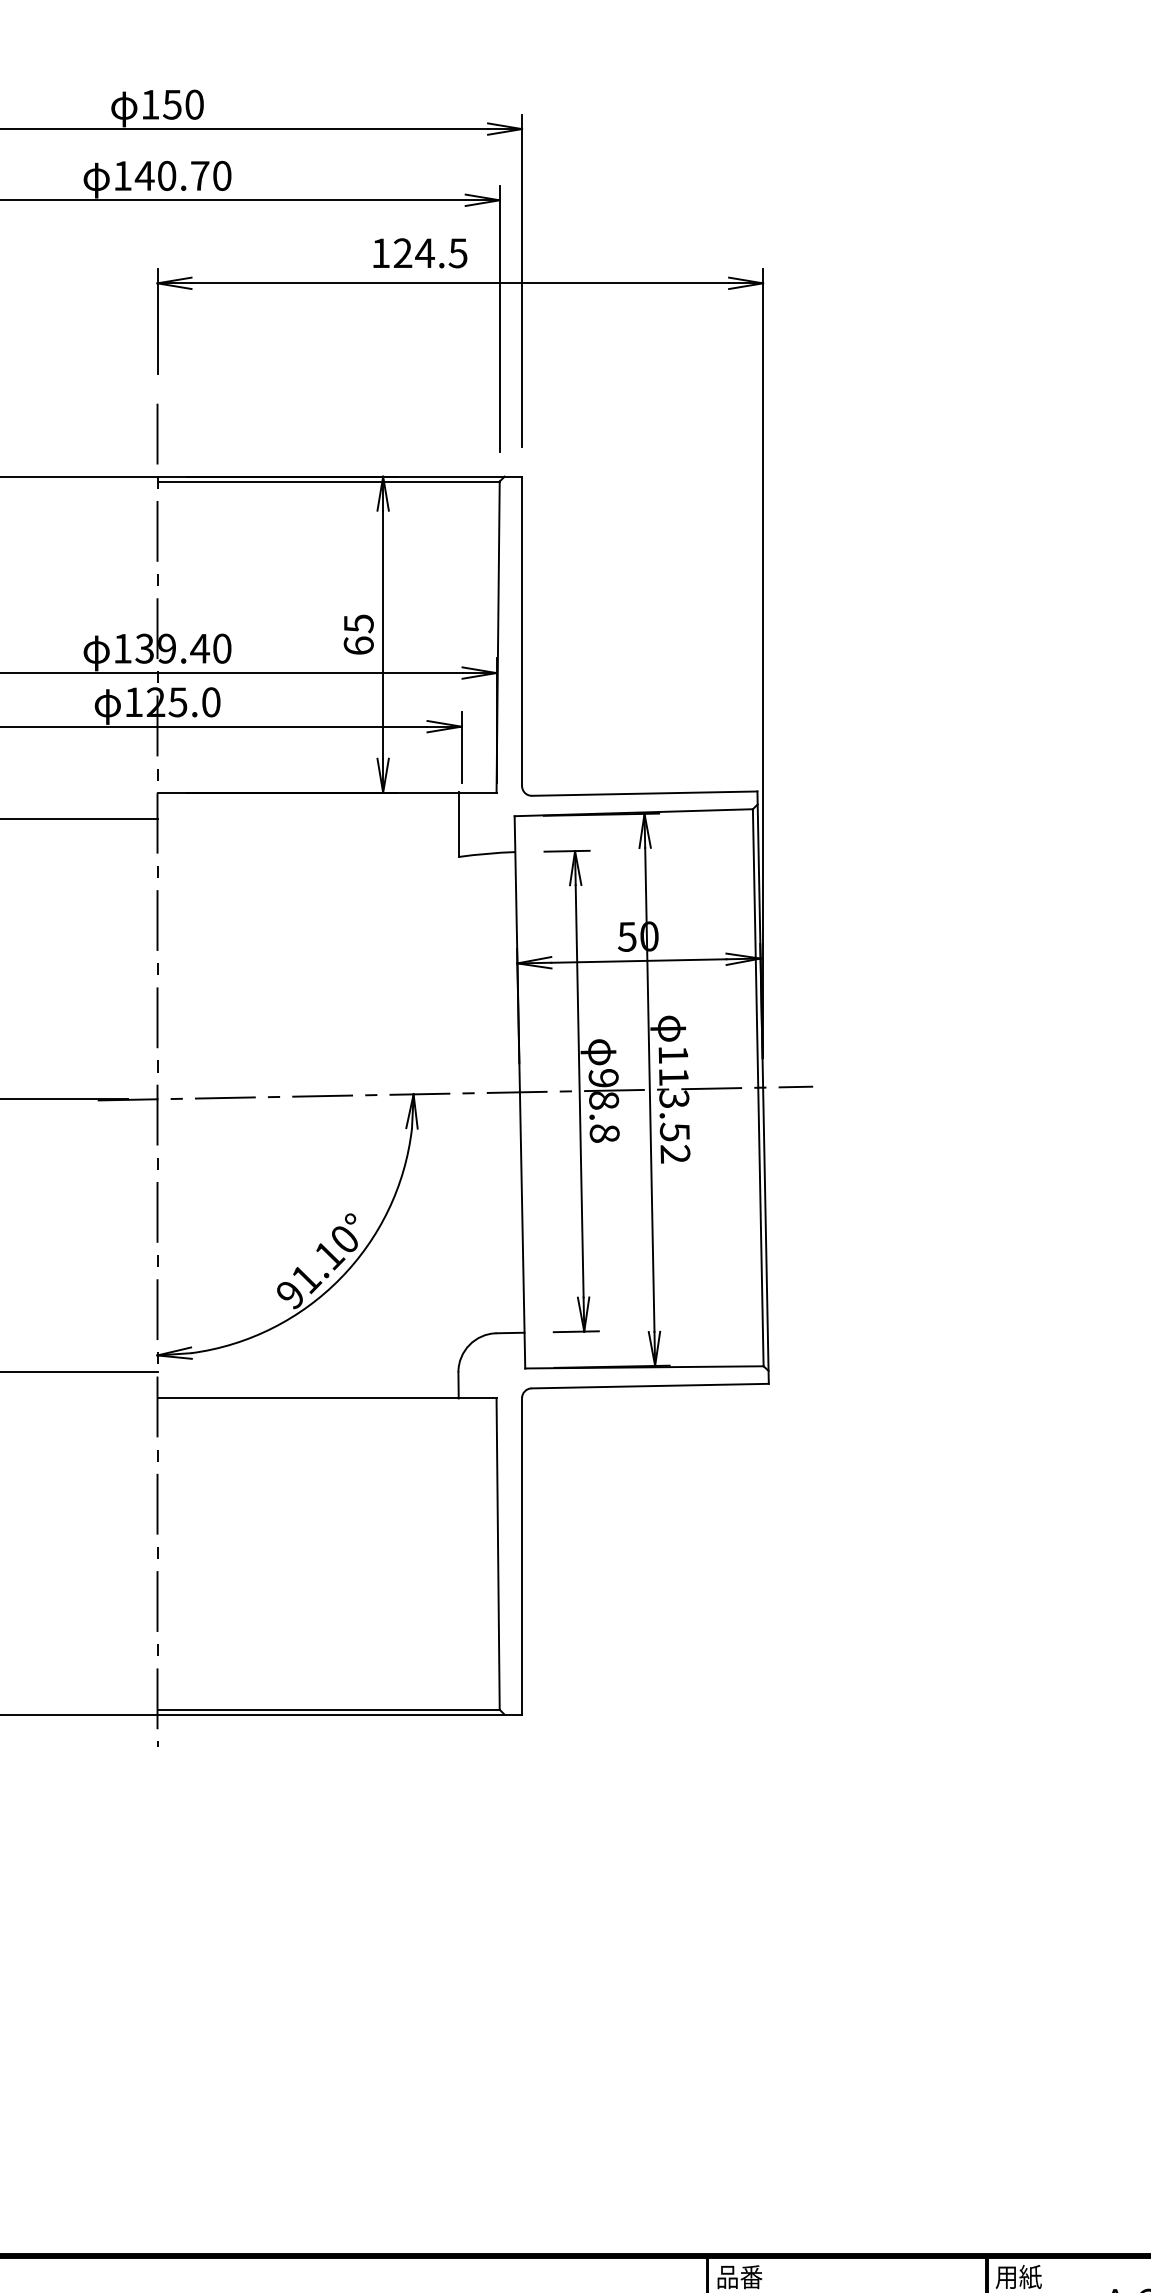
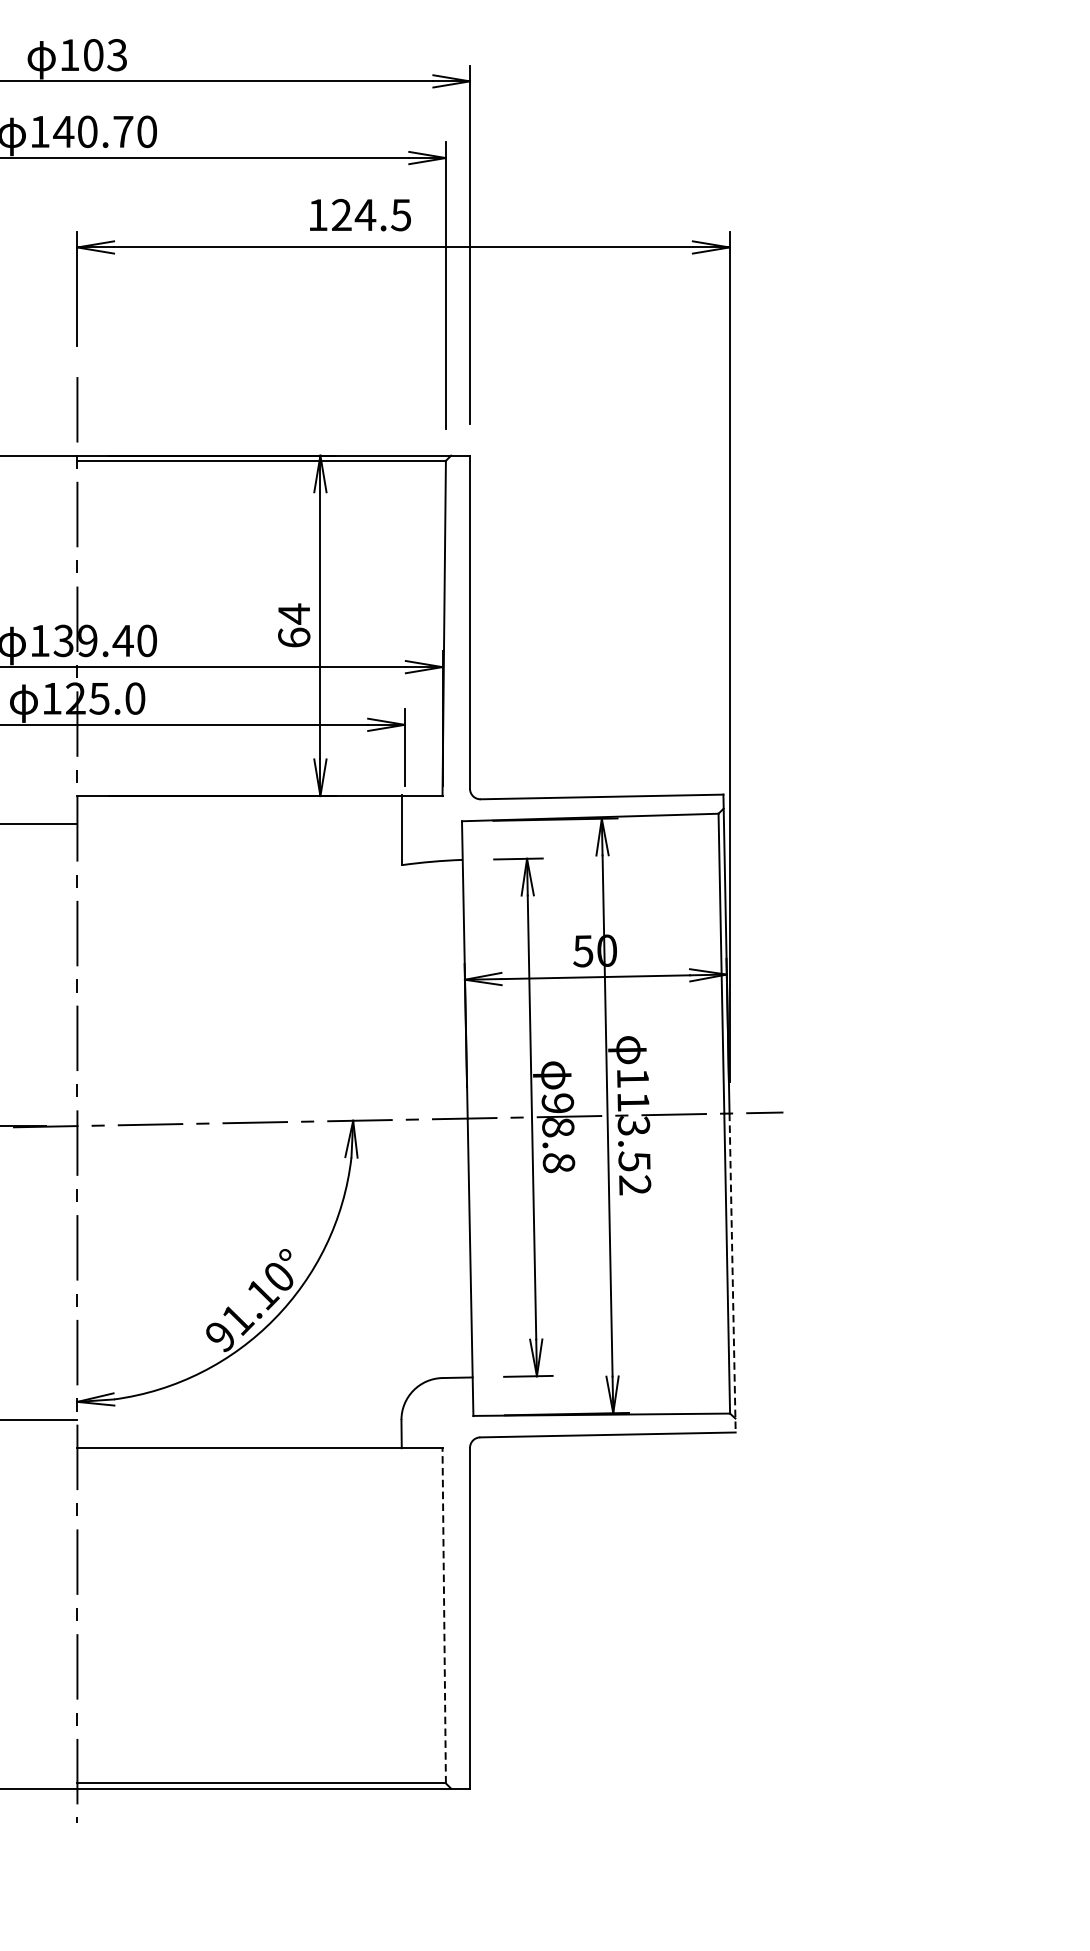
text: (183, 104) -> (105, 54), 150 -> 103
text: (358, 623) -> (293, 613), 65 -> 64
line: (765, 1236) -> (732, 1273), solid -> dashed
line: (498, 1554) -> (444, 1616), solid -> dashed

